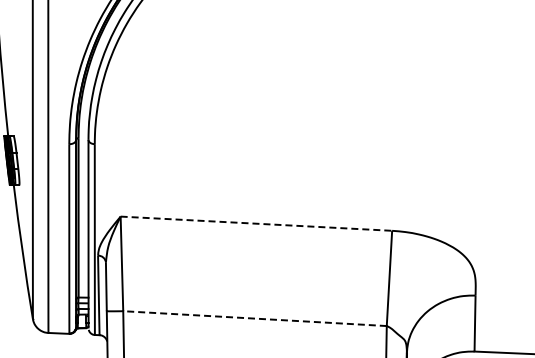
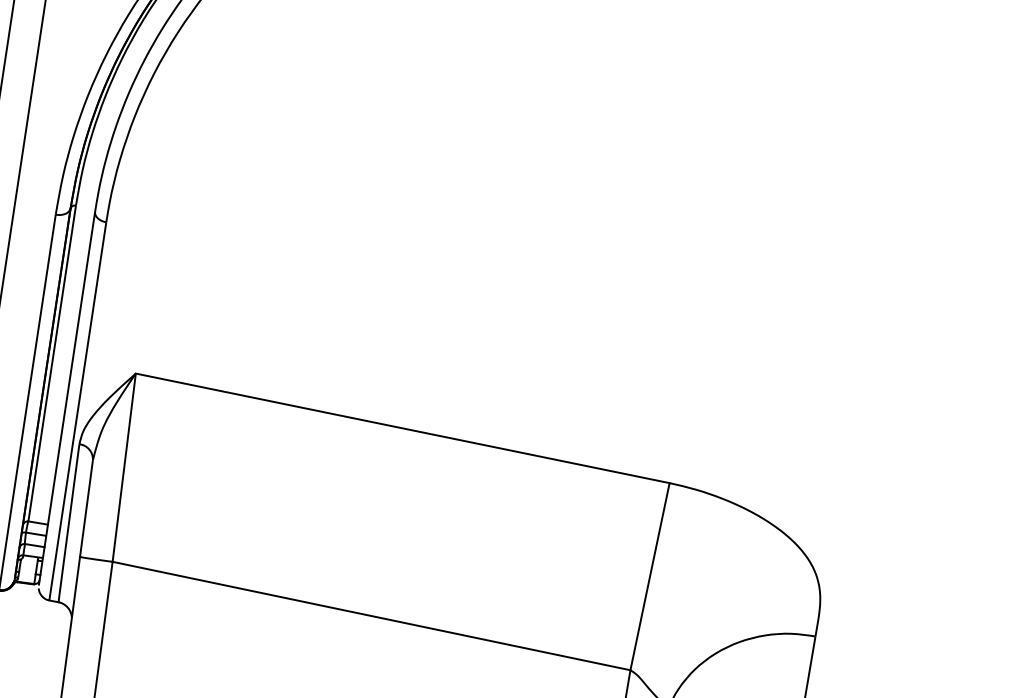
line: (256, 223) -> (402, 427), dashed -> solid
line: (255, 318) -> (372, 615), dashed -> solid

